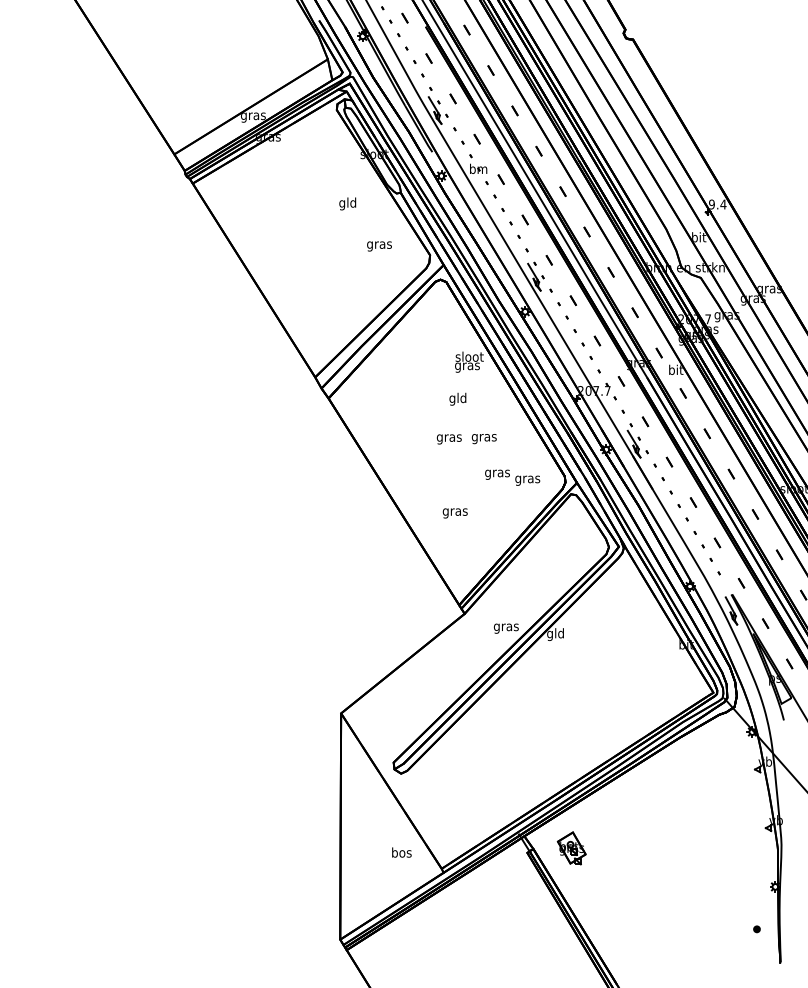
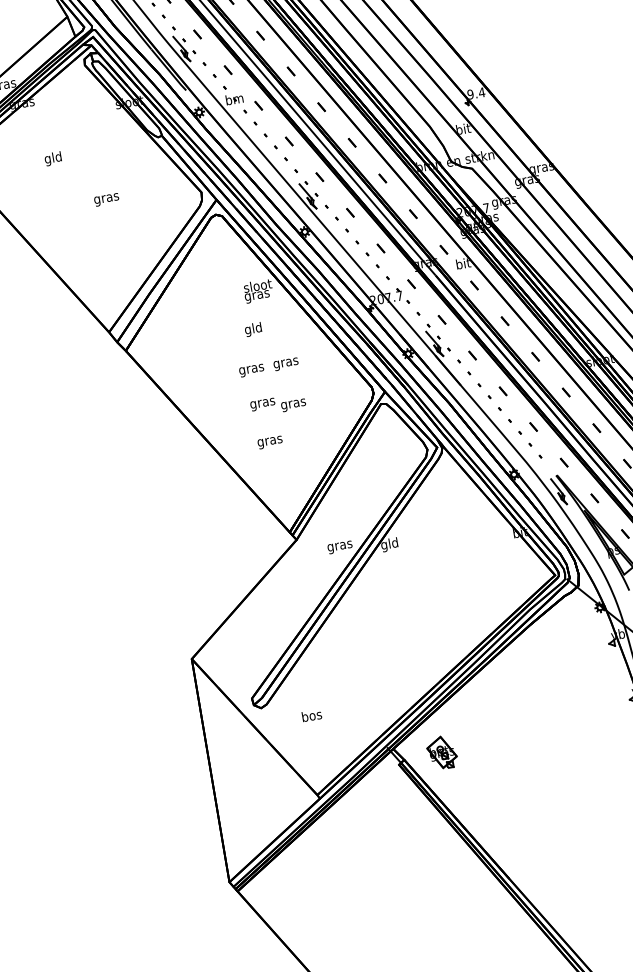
text: (347, 203) -> (52, 158), moved
text: (379, 246) -> (106, 199), moved
text: (512, 477) -> (278, 404), moved
text: (401, 852) -> (311, 715), moved

